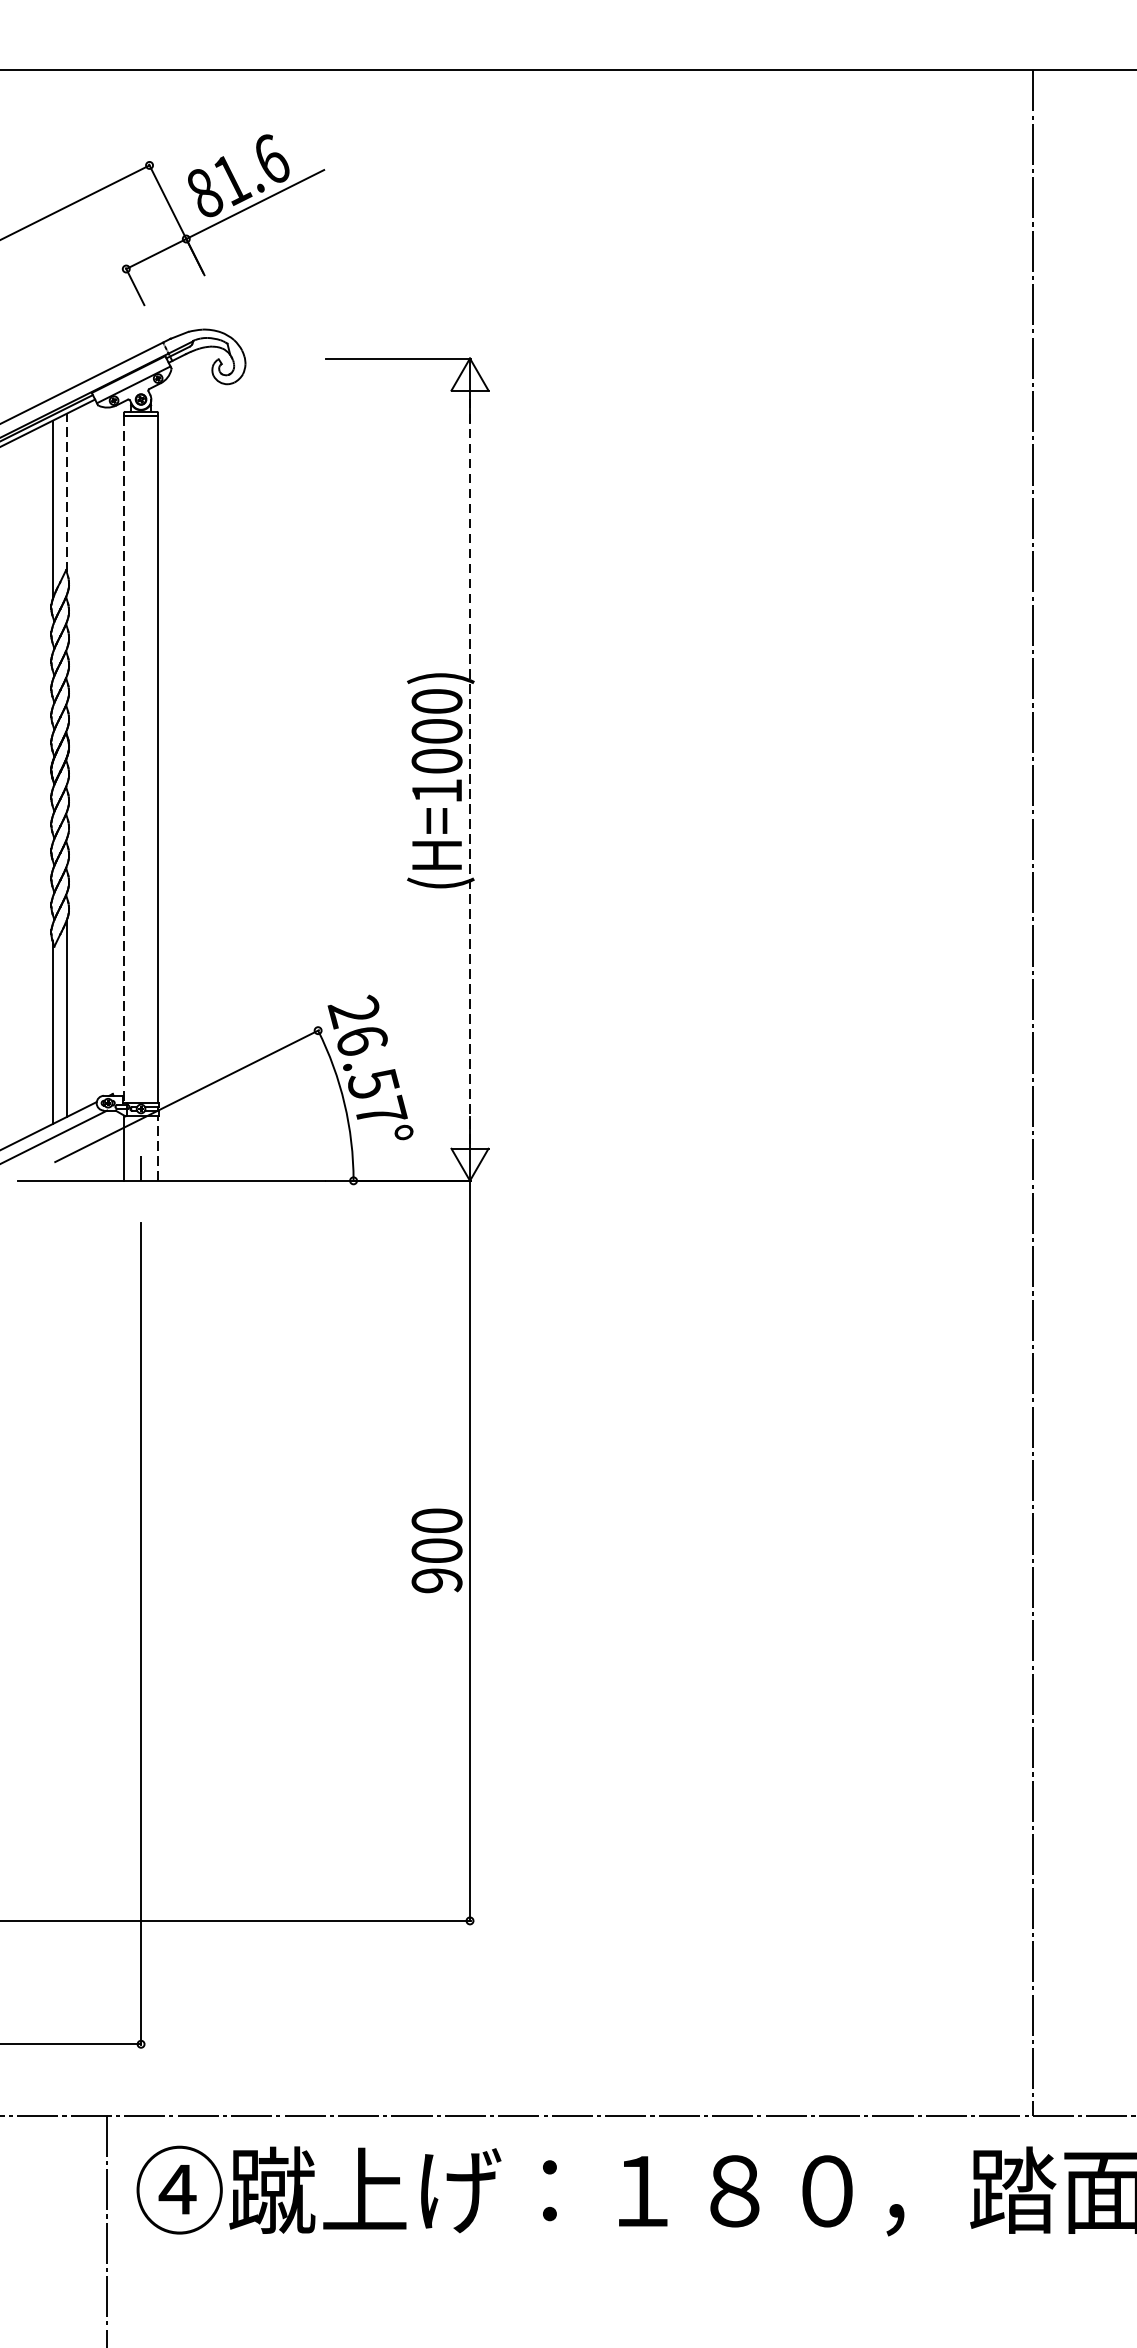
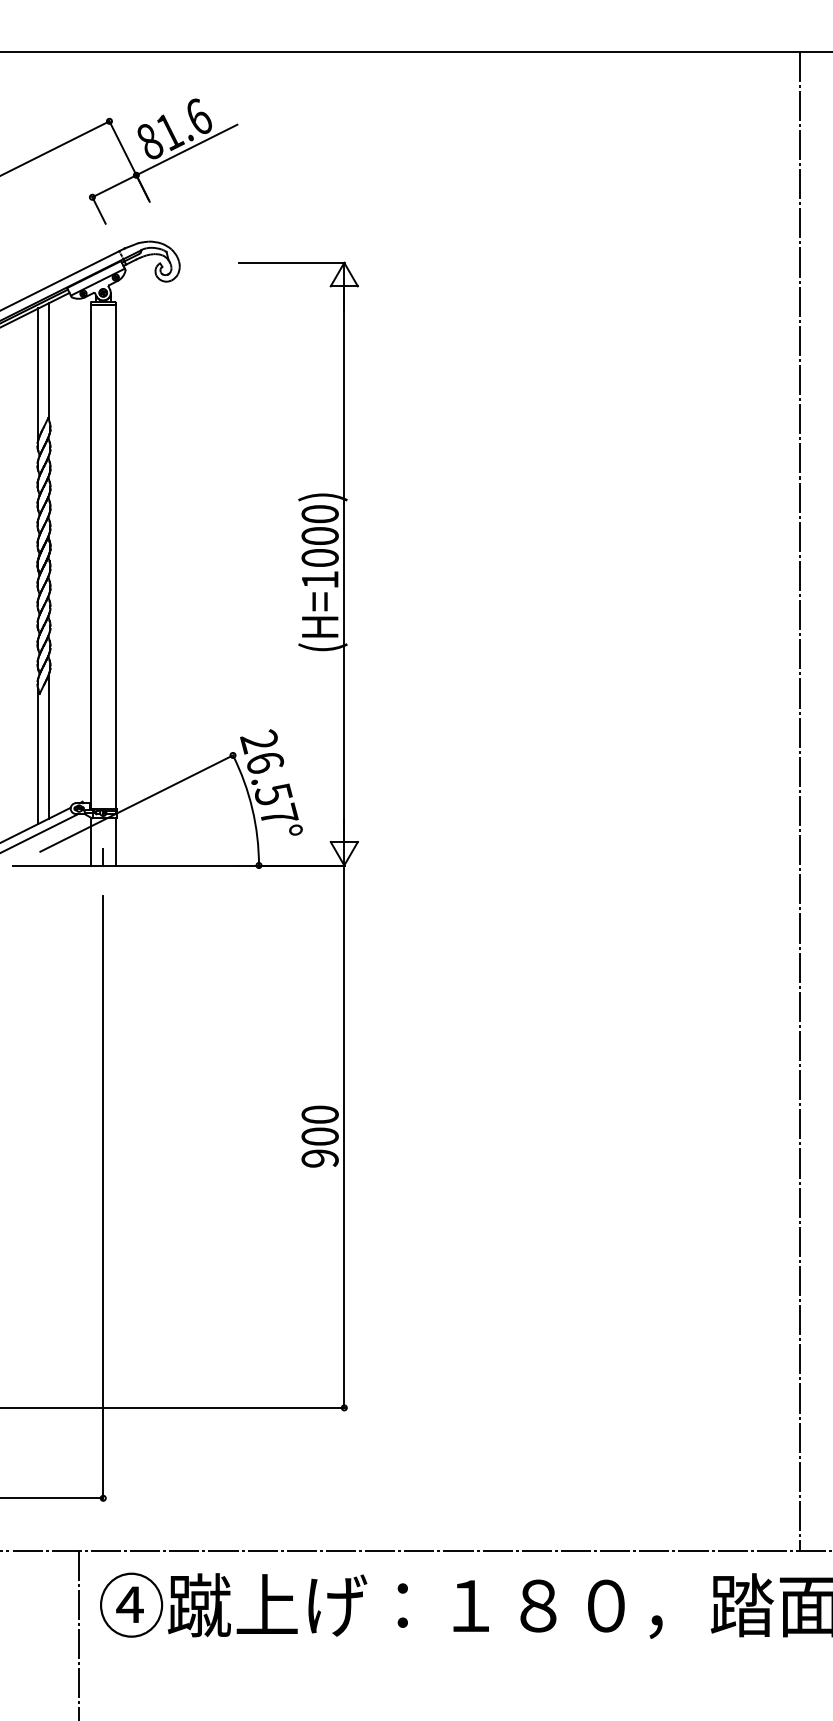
line: (66, 493) -> (48, 361), dashed -> solid
line: (125, 759) -> (91, 556), dashed -> solid
line: (470, 768) -> (344, 563), dashed -> solid
line: (1032, 1092) -> (799, 800), moved
line: (157, 1148) -> (115, 841), dashed -> solid

